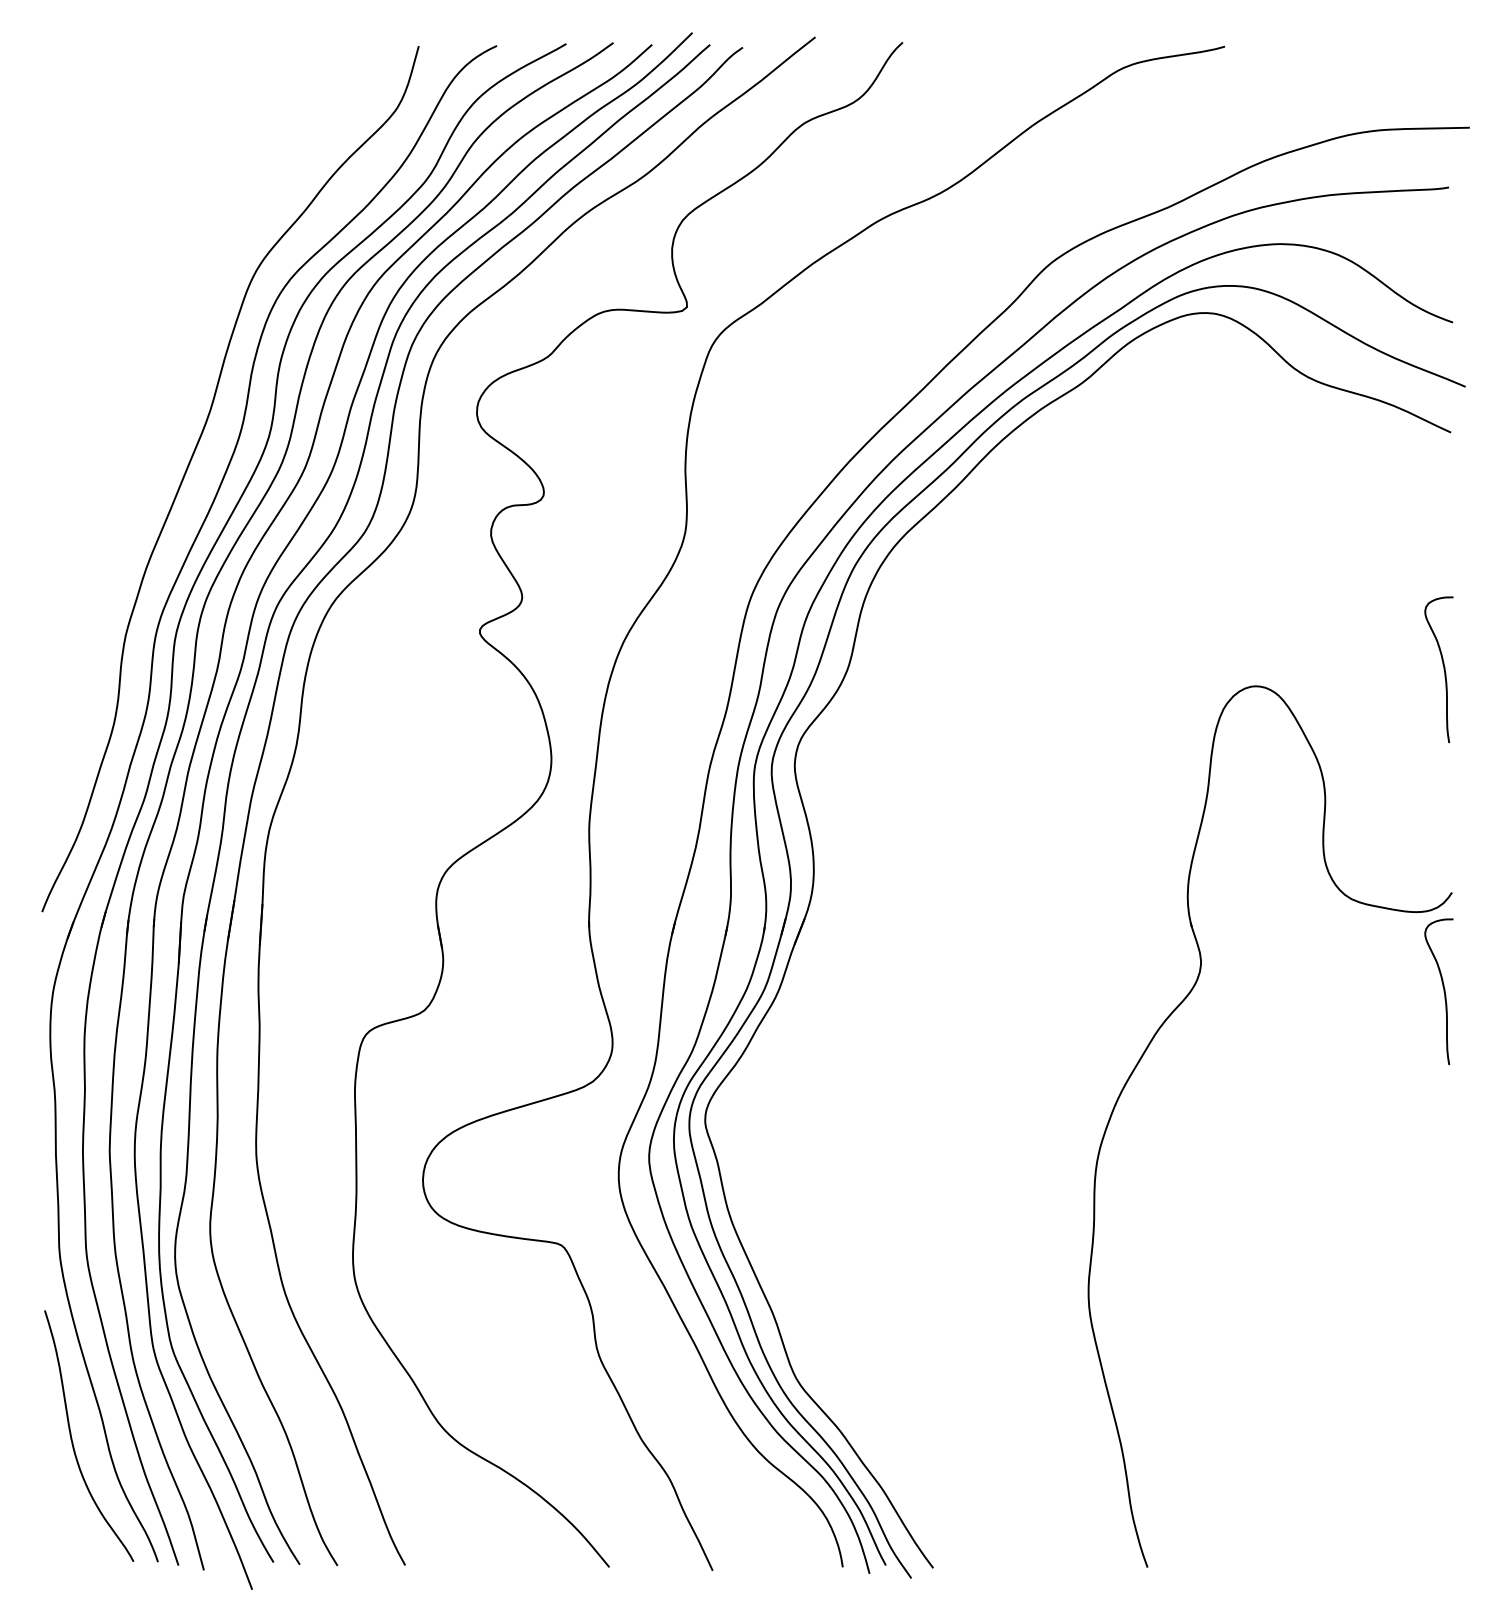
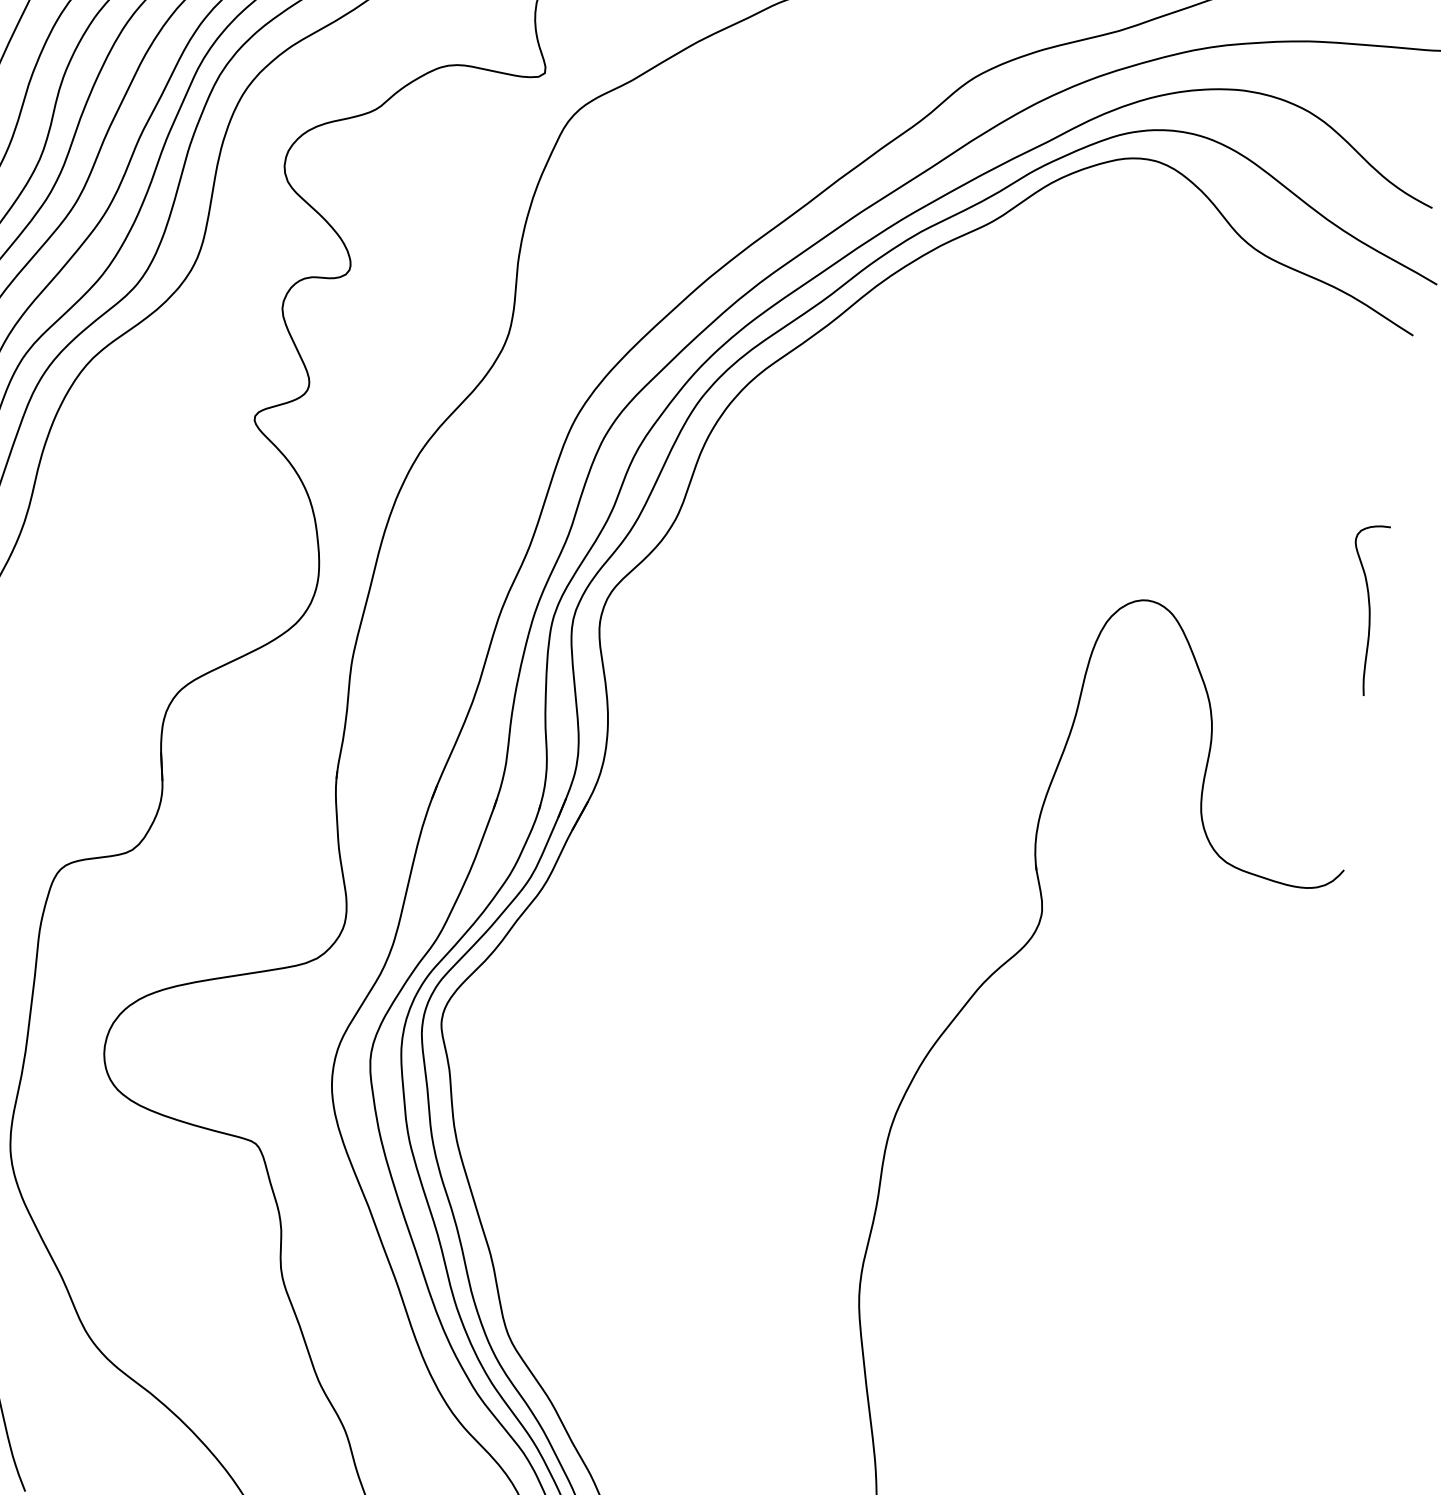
curve: (1443, 991) -> (1319, 983), removed

